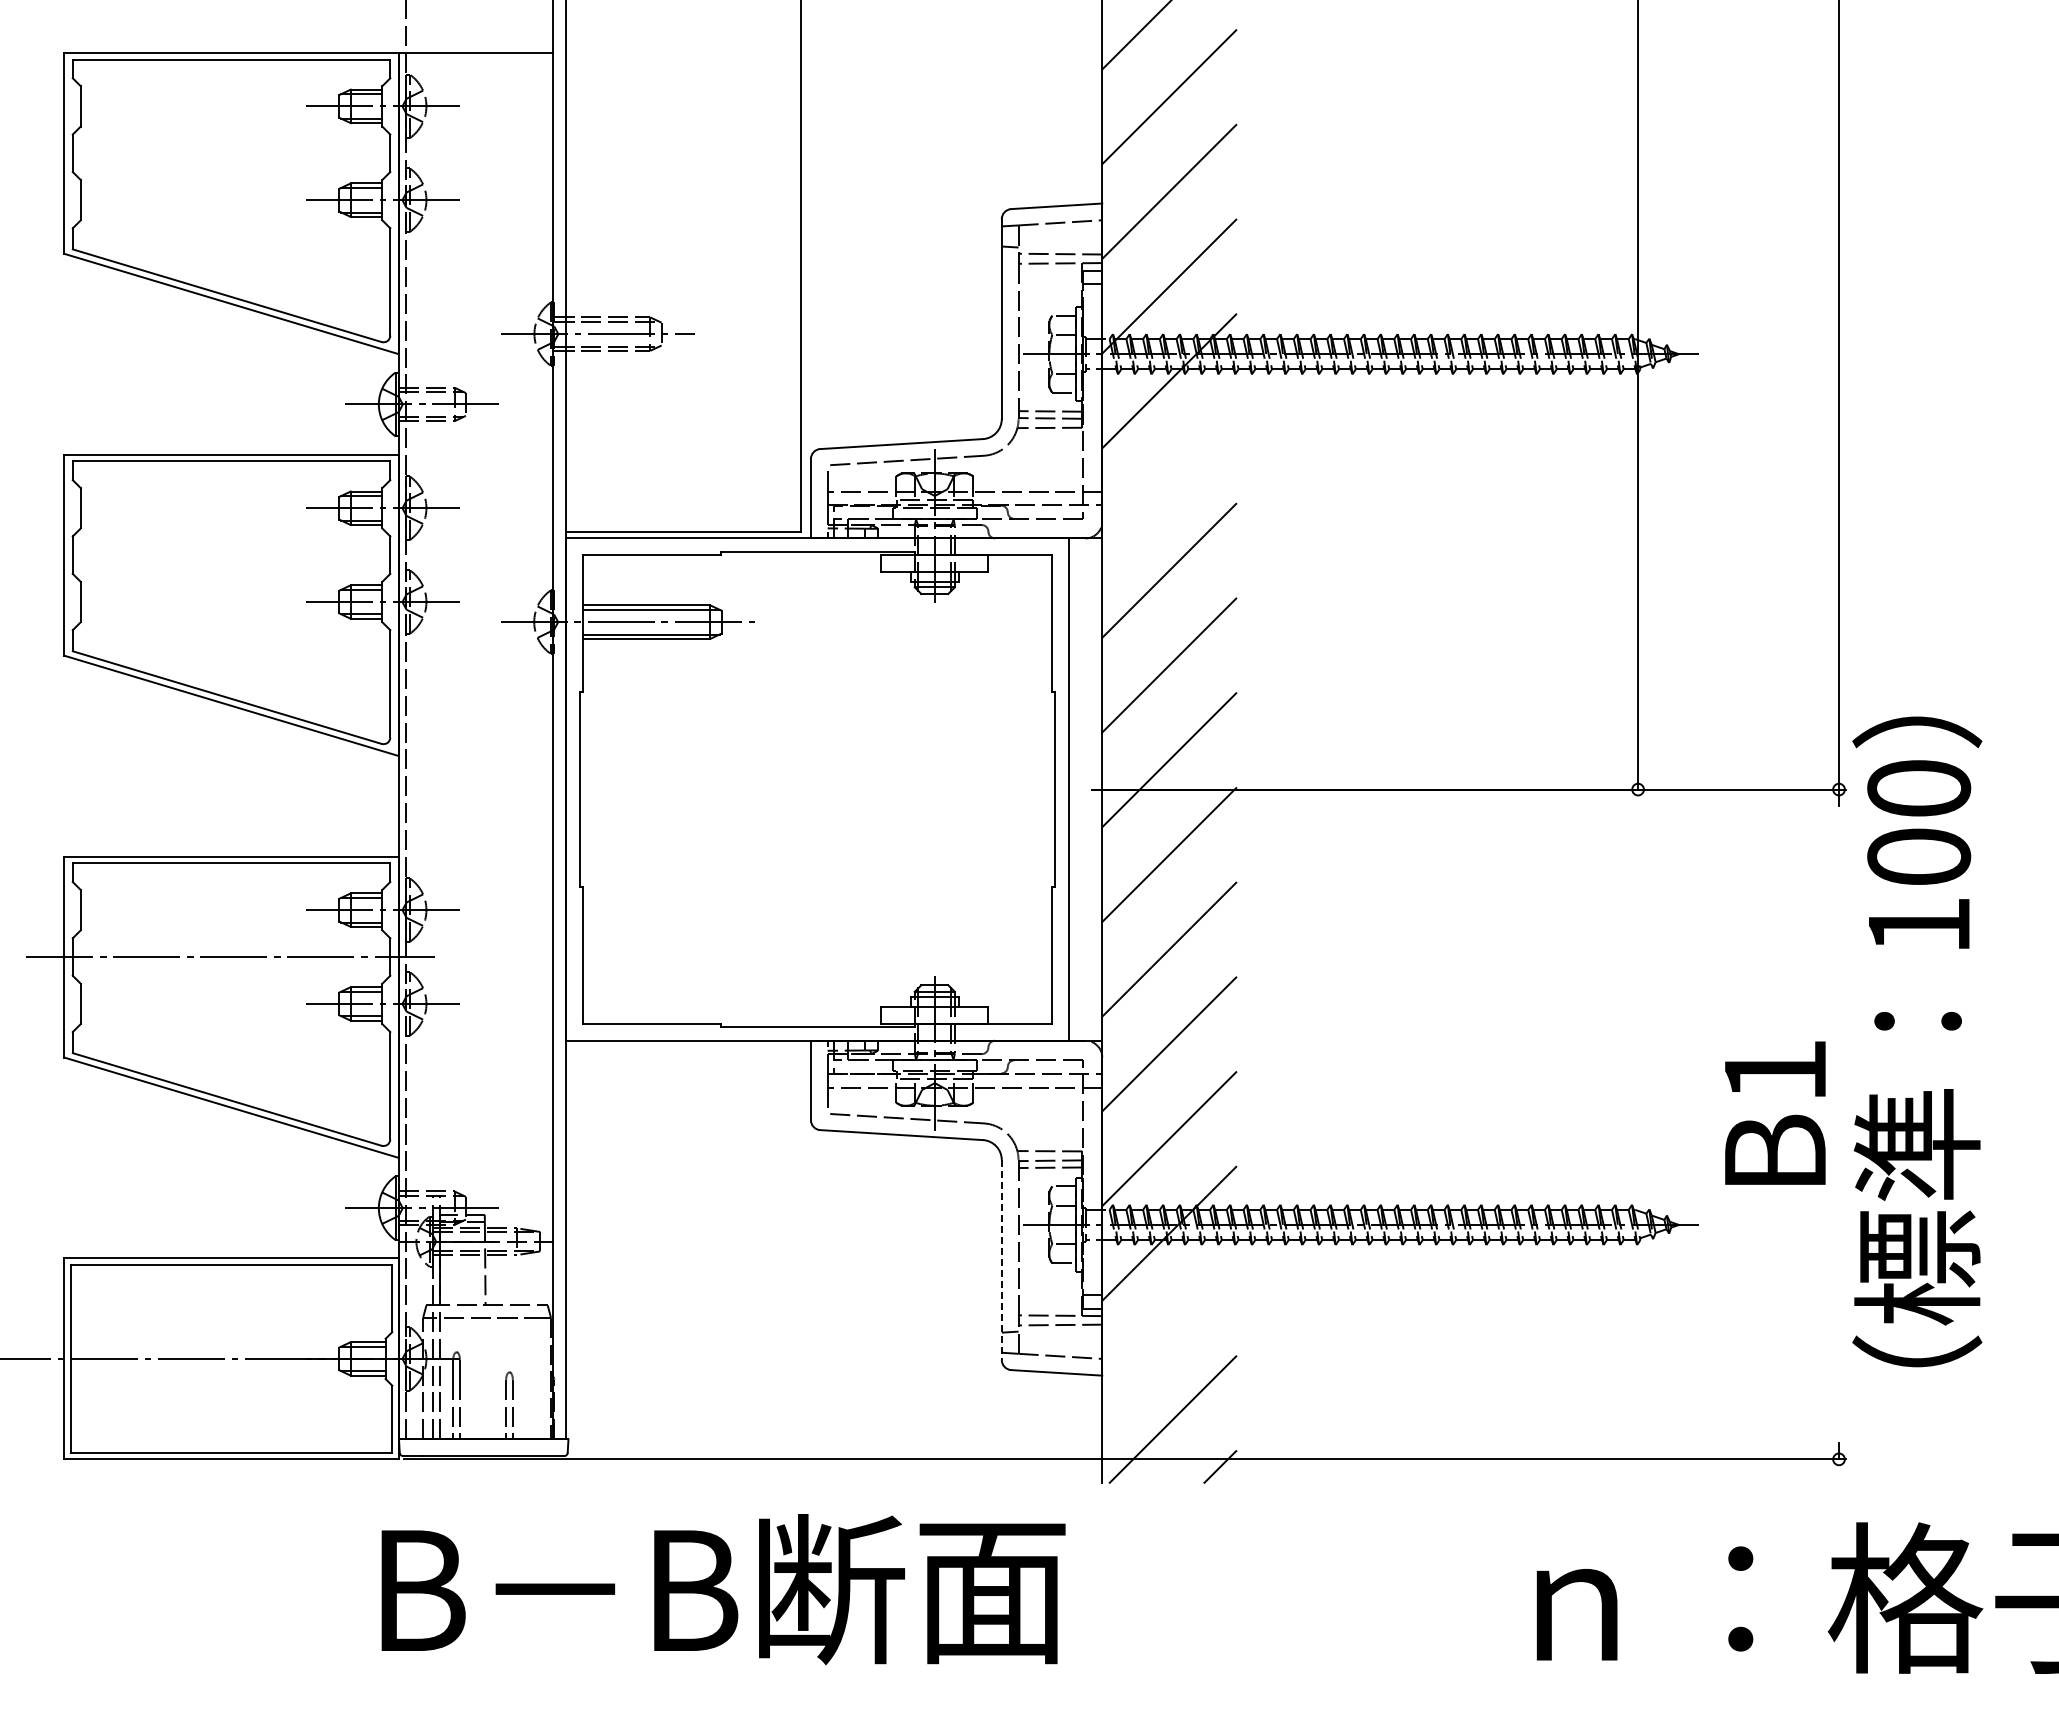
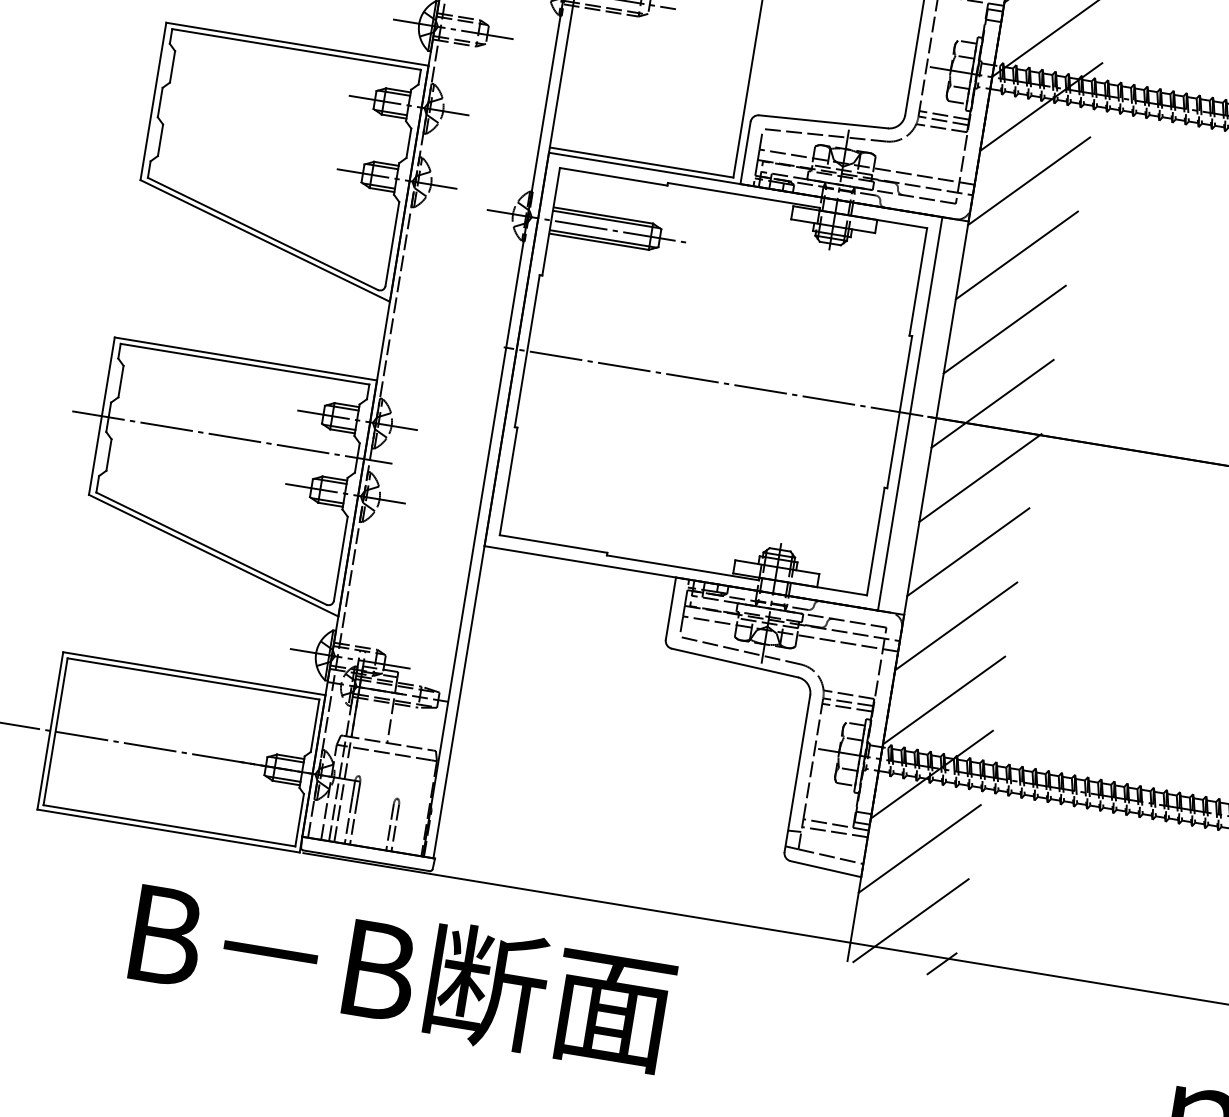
line: (1169, 476) -> (1029, 181), added
line: (817, 789) -> (713, 381), added
line: (1001, 1260) -> (797, 774), dashed -> solid
line: (1169, 1328) -> (919, 848), added
text: (723, 1589) -> (402, 974), moved

